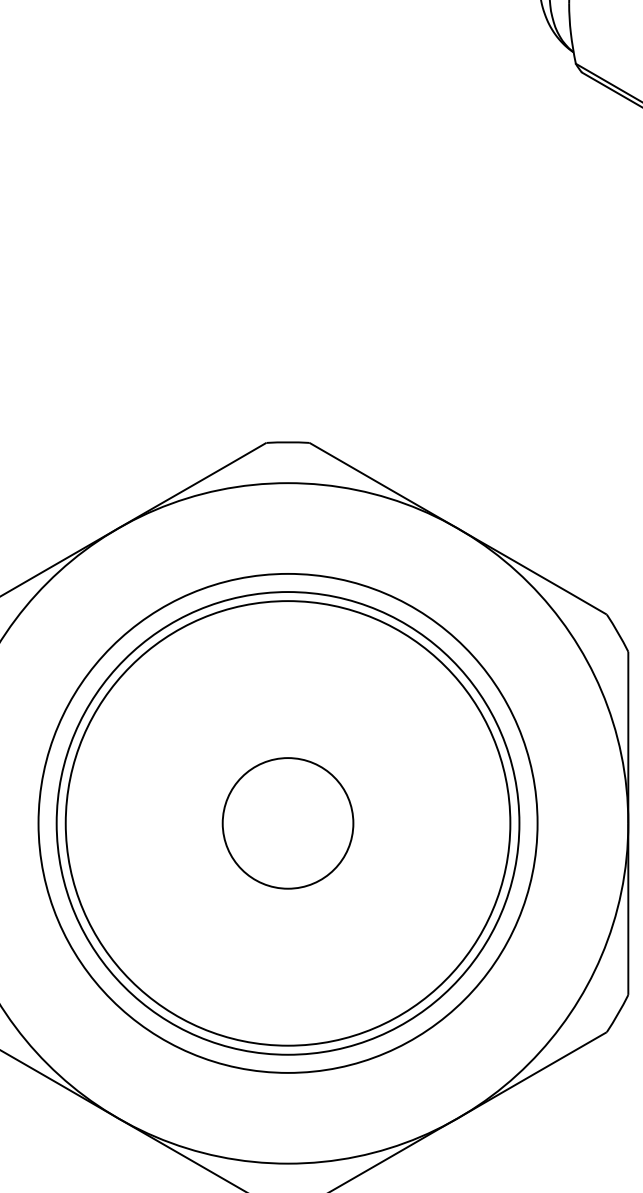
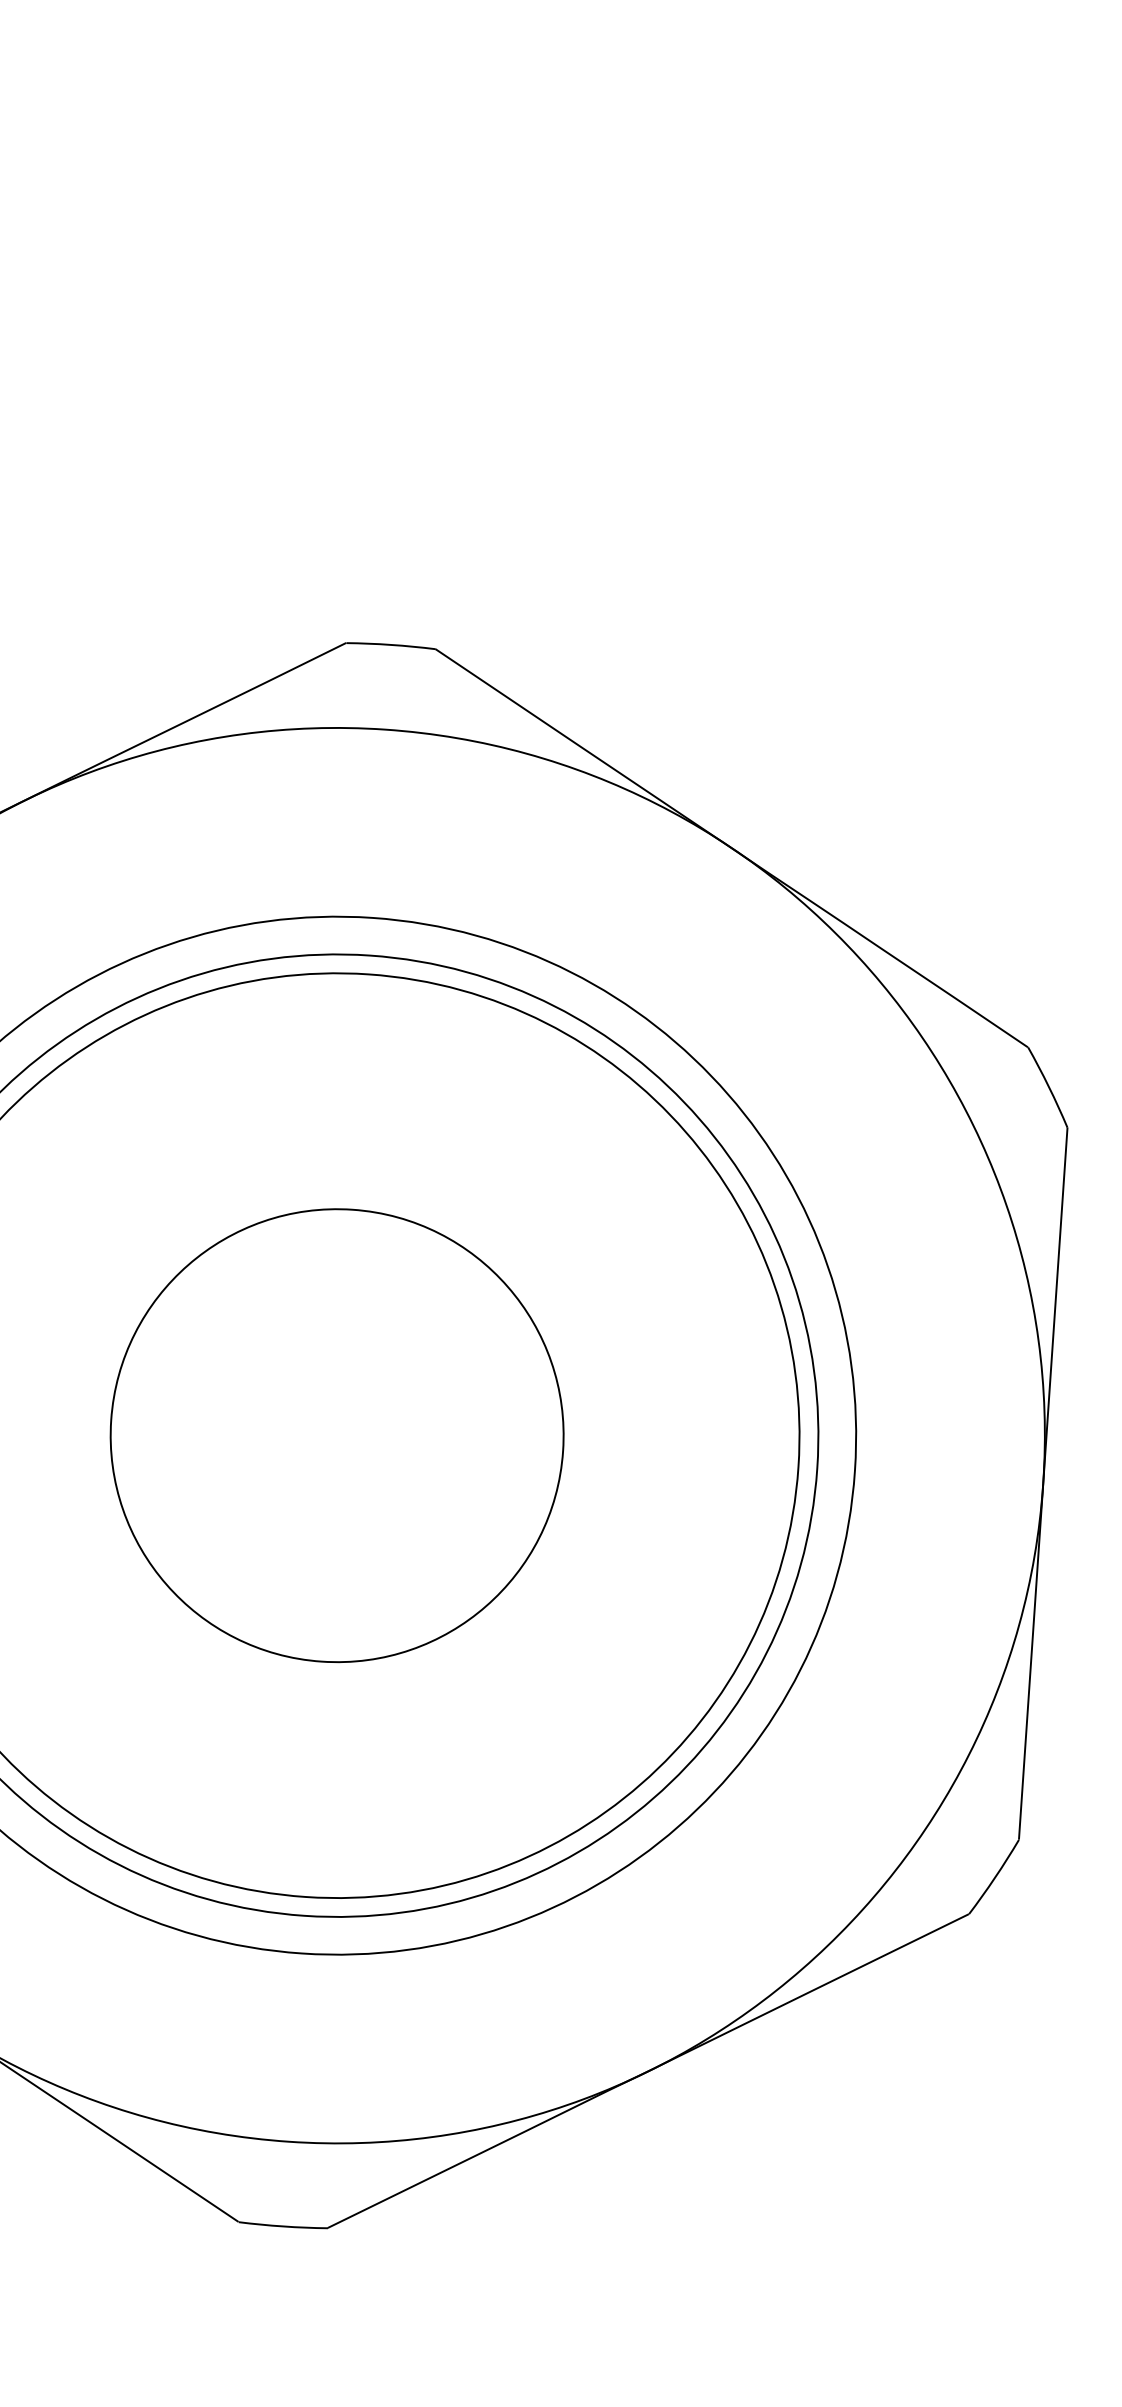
circle: (287, 823) -> (335, 1435), size x1.67

